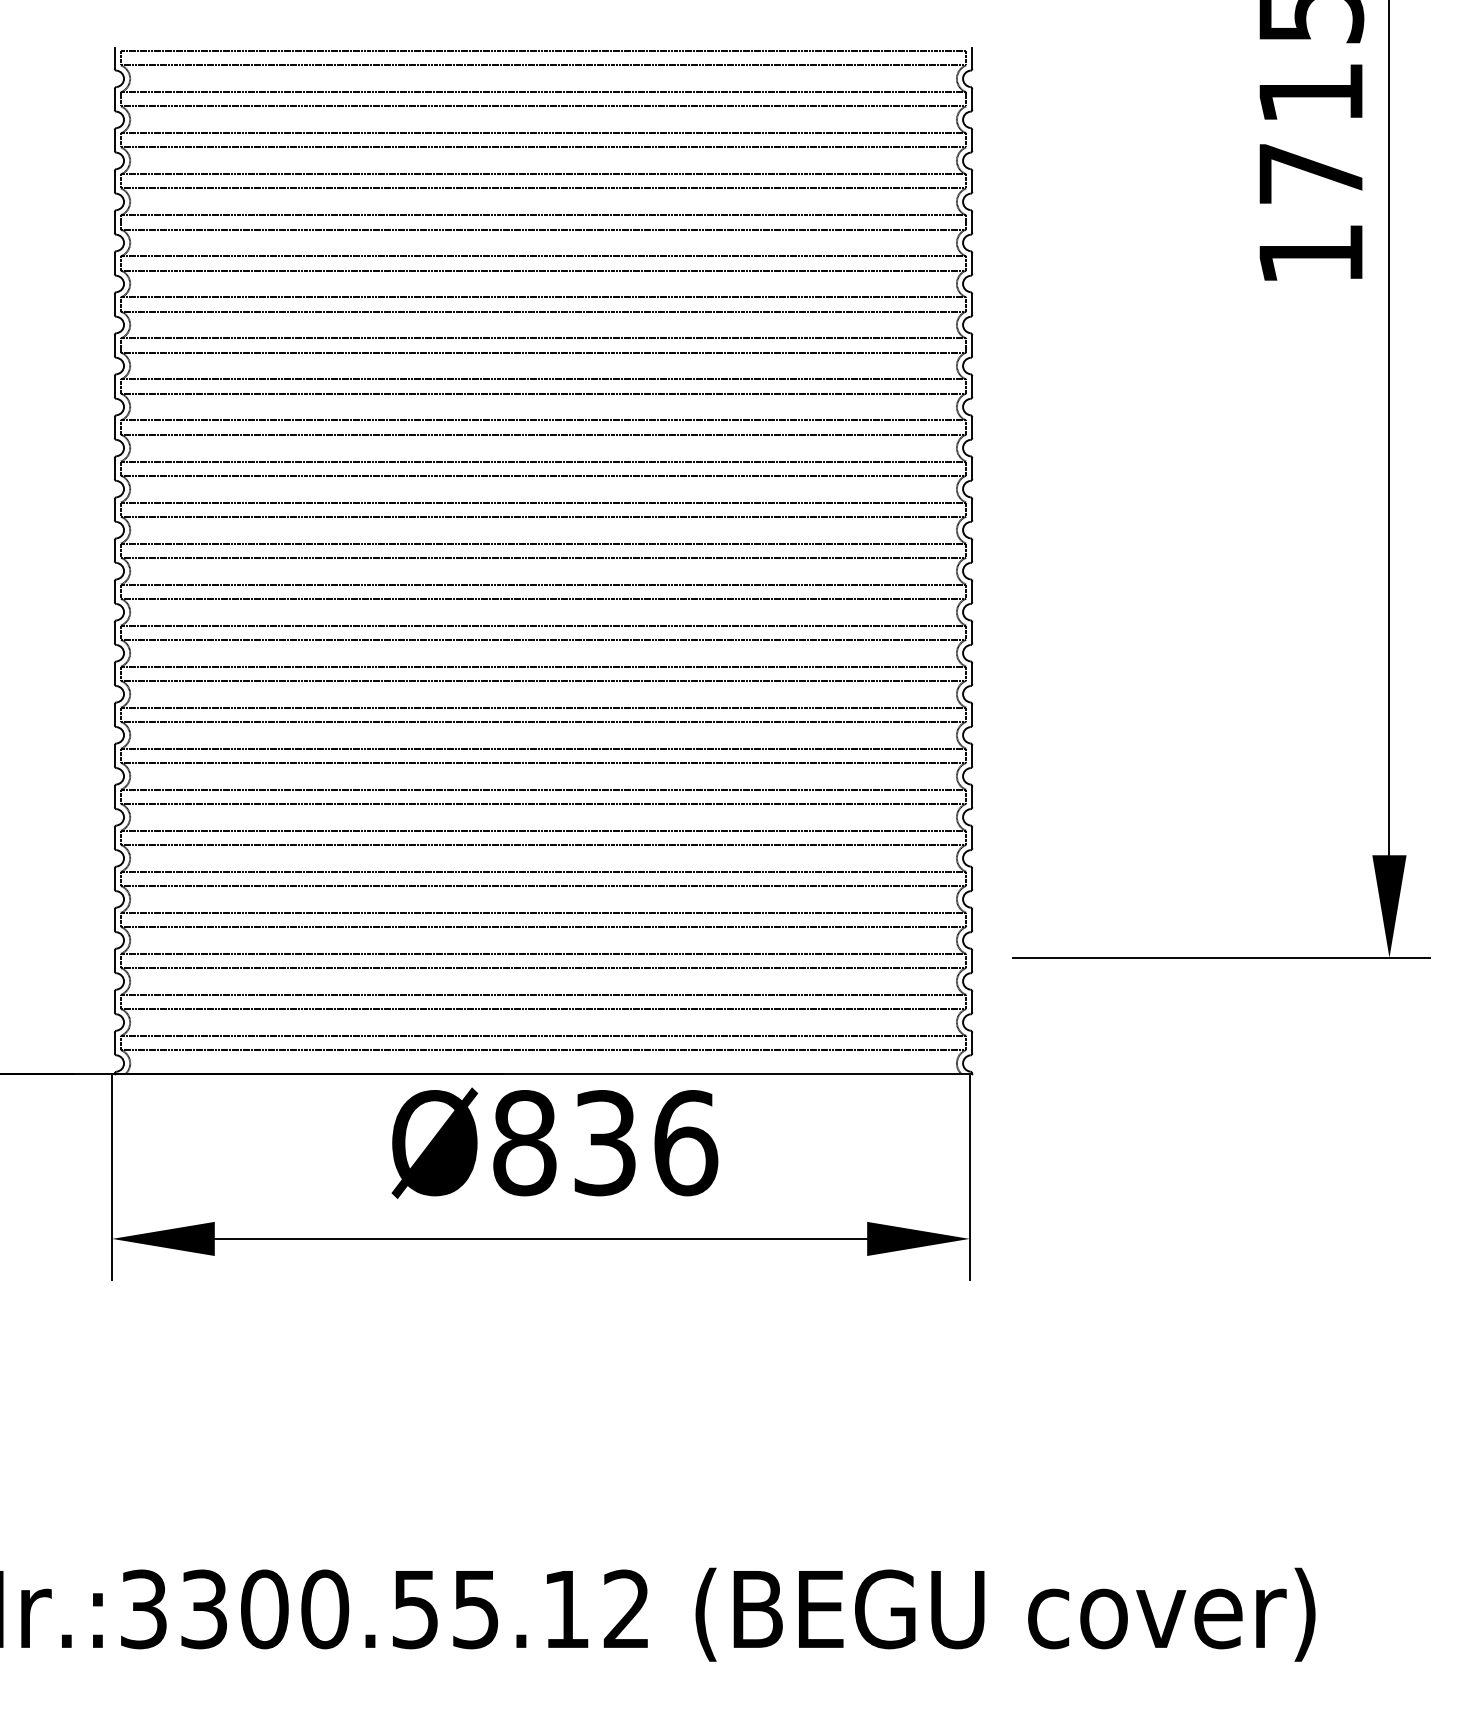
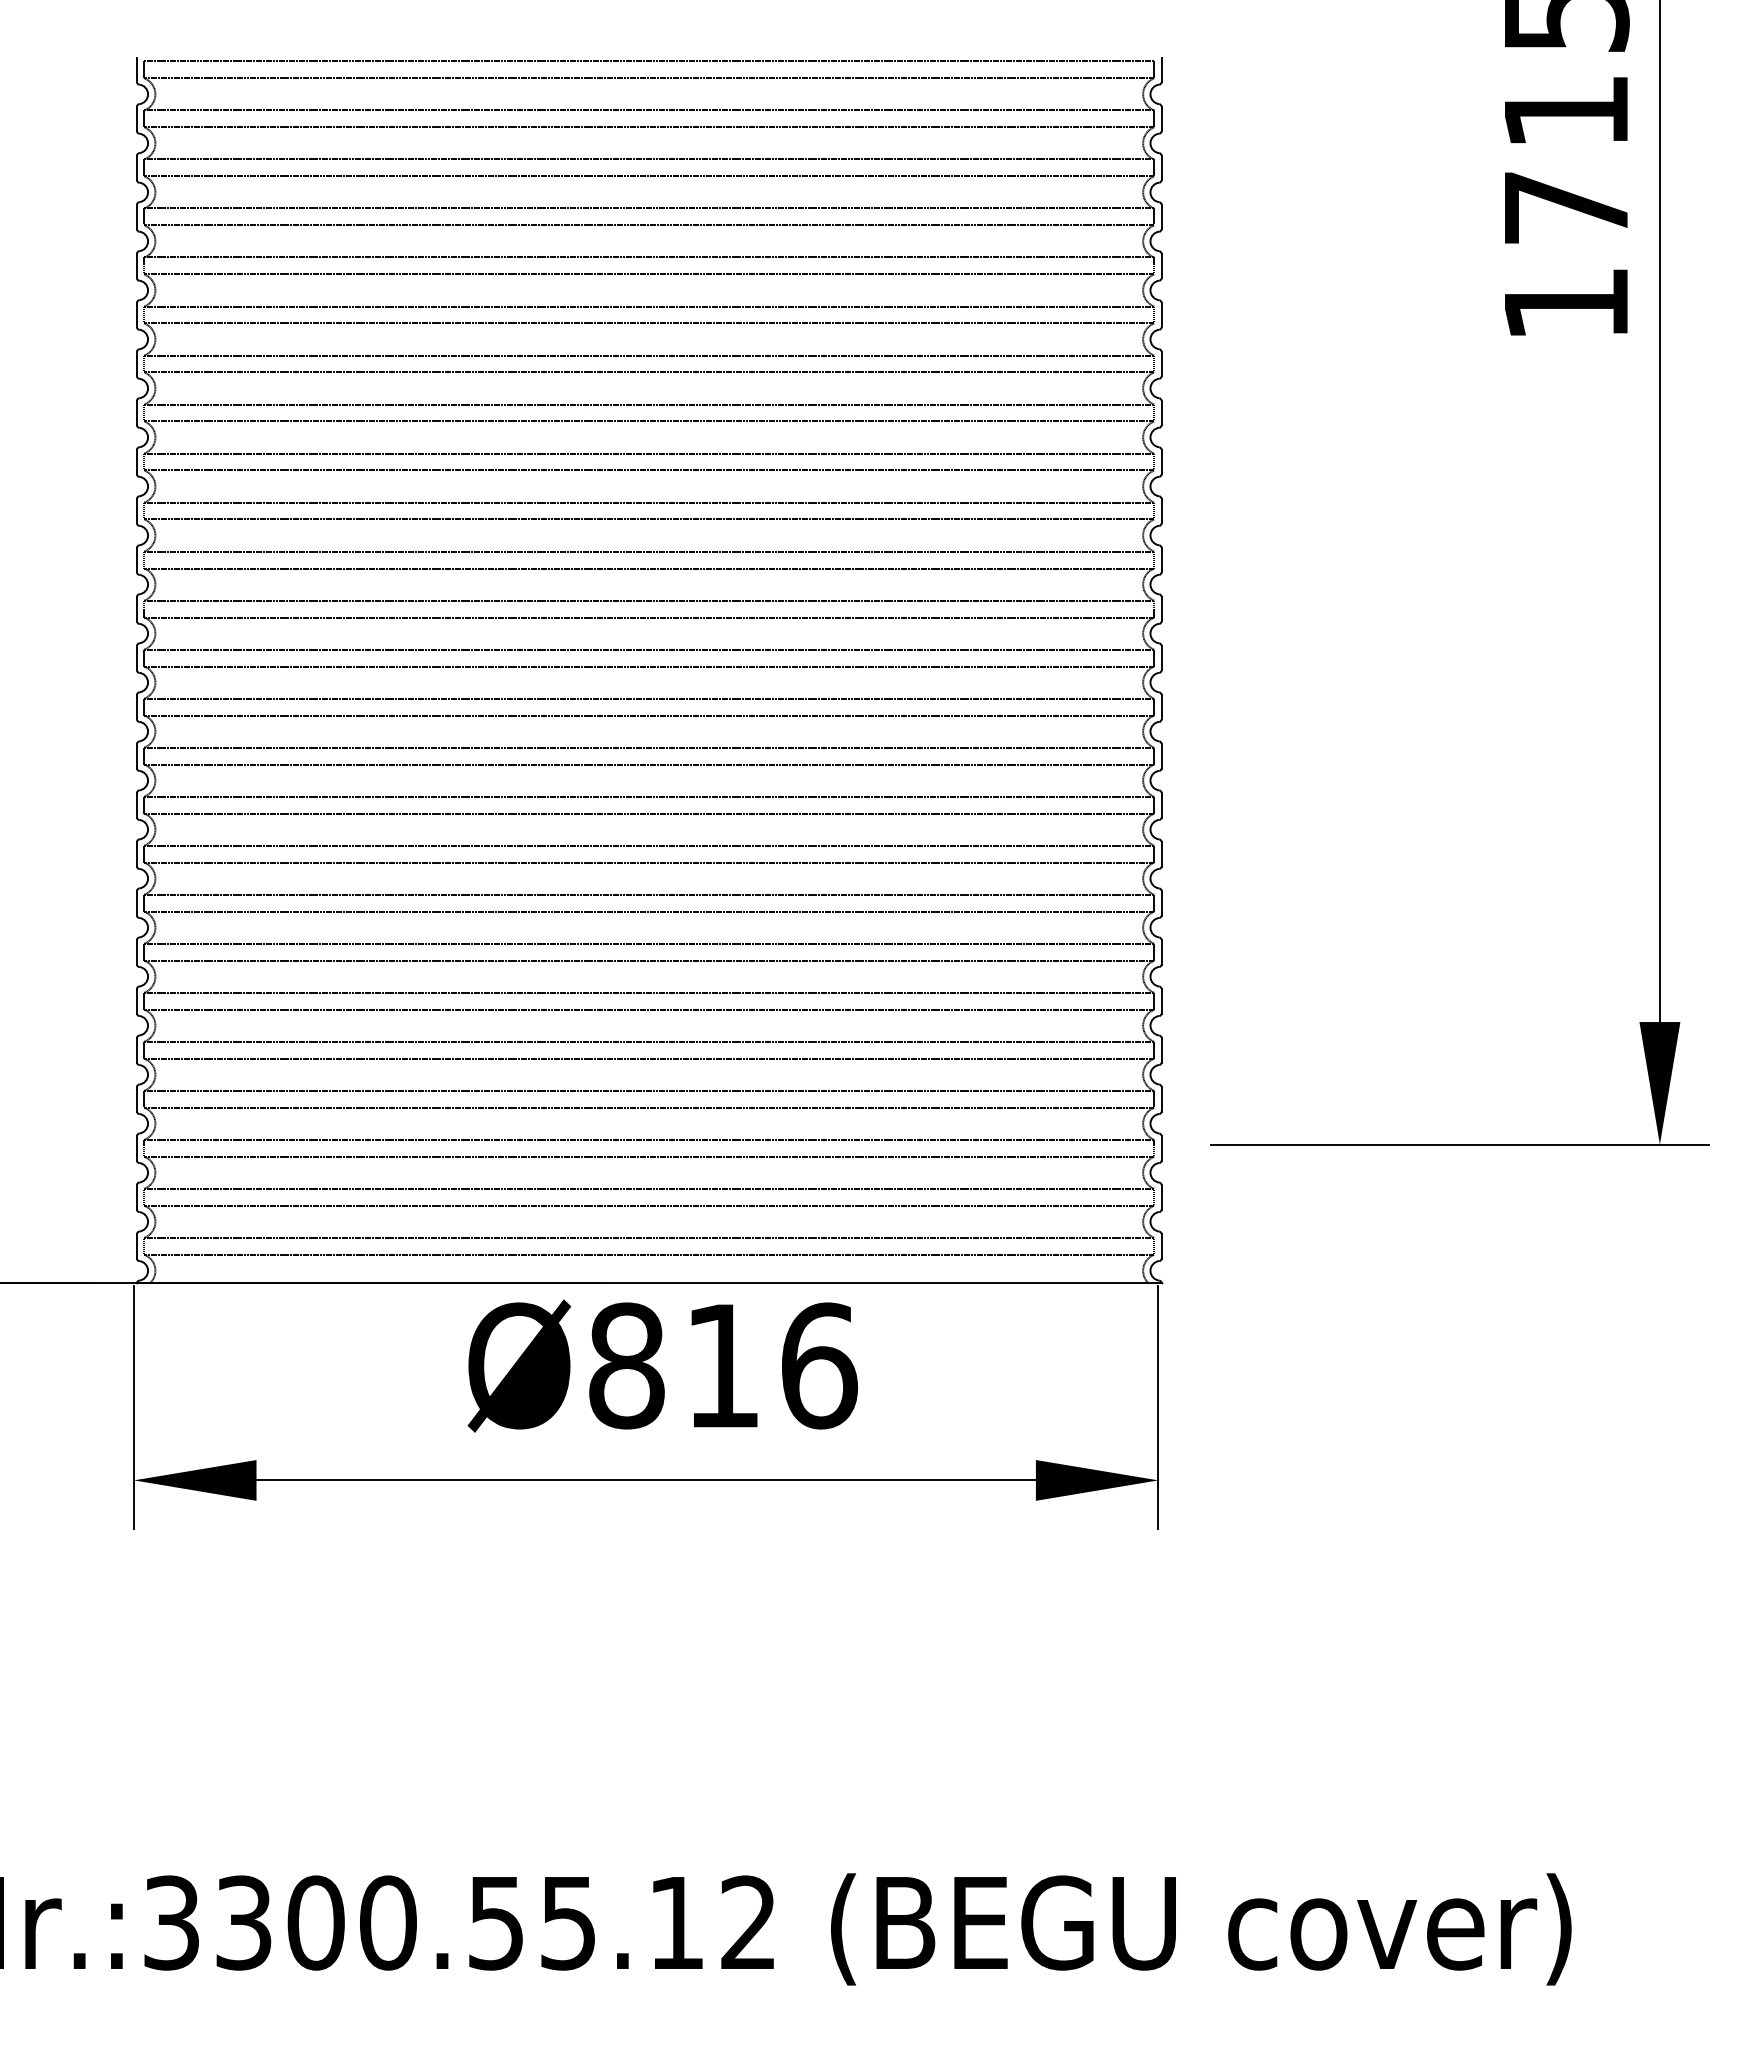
text: (604, 1142) -> (722, 1365), Ø836 -> Ø816

